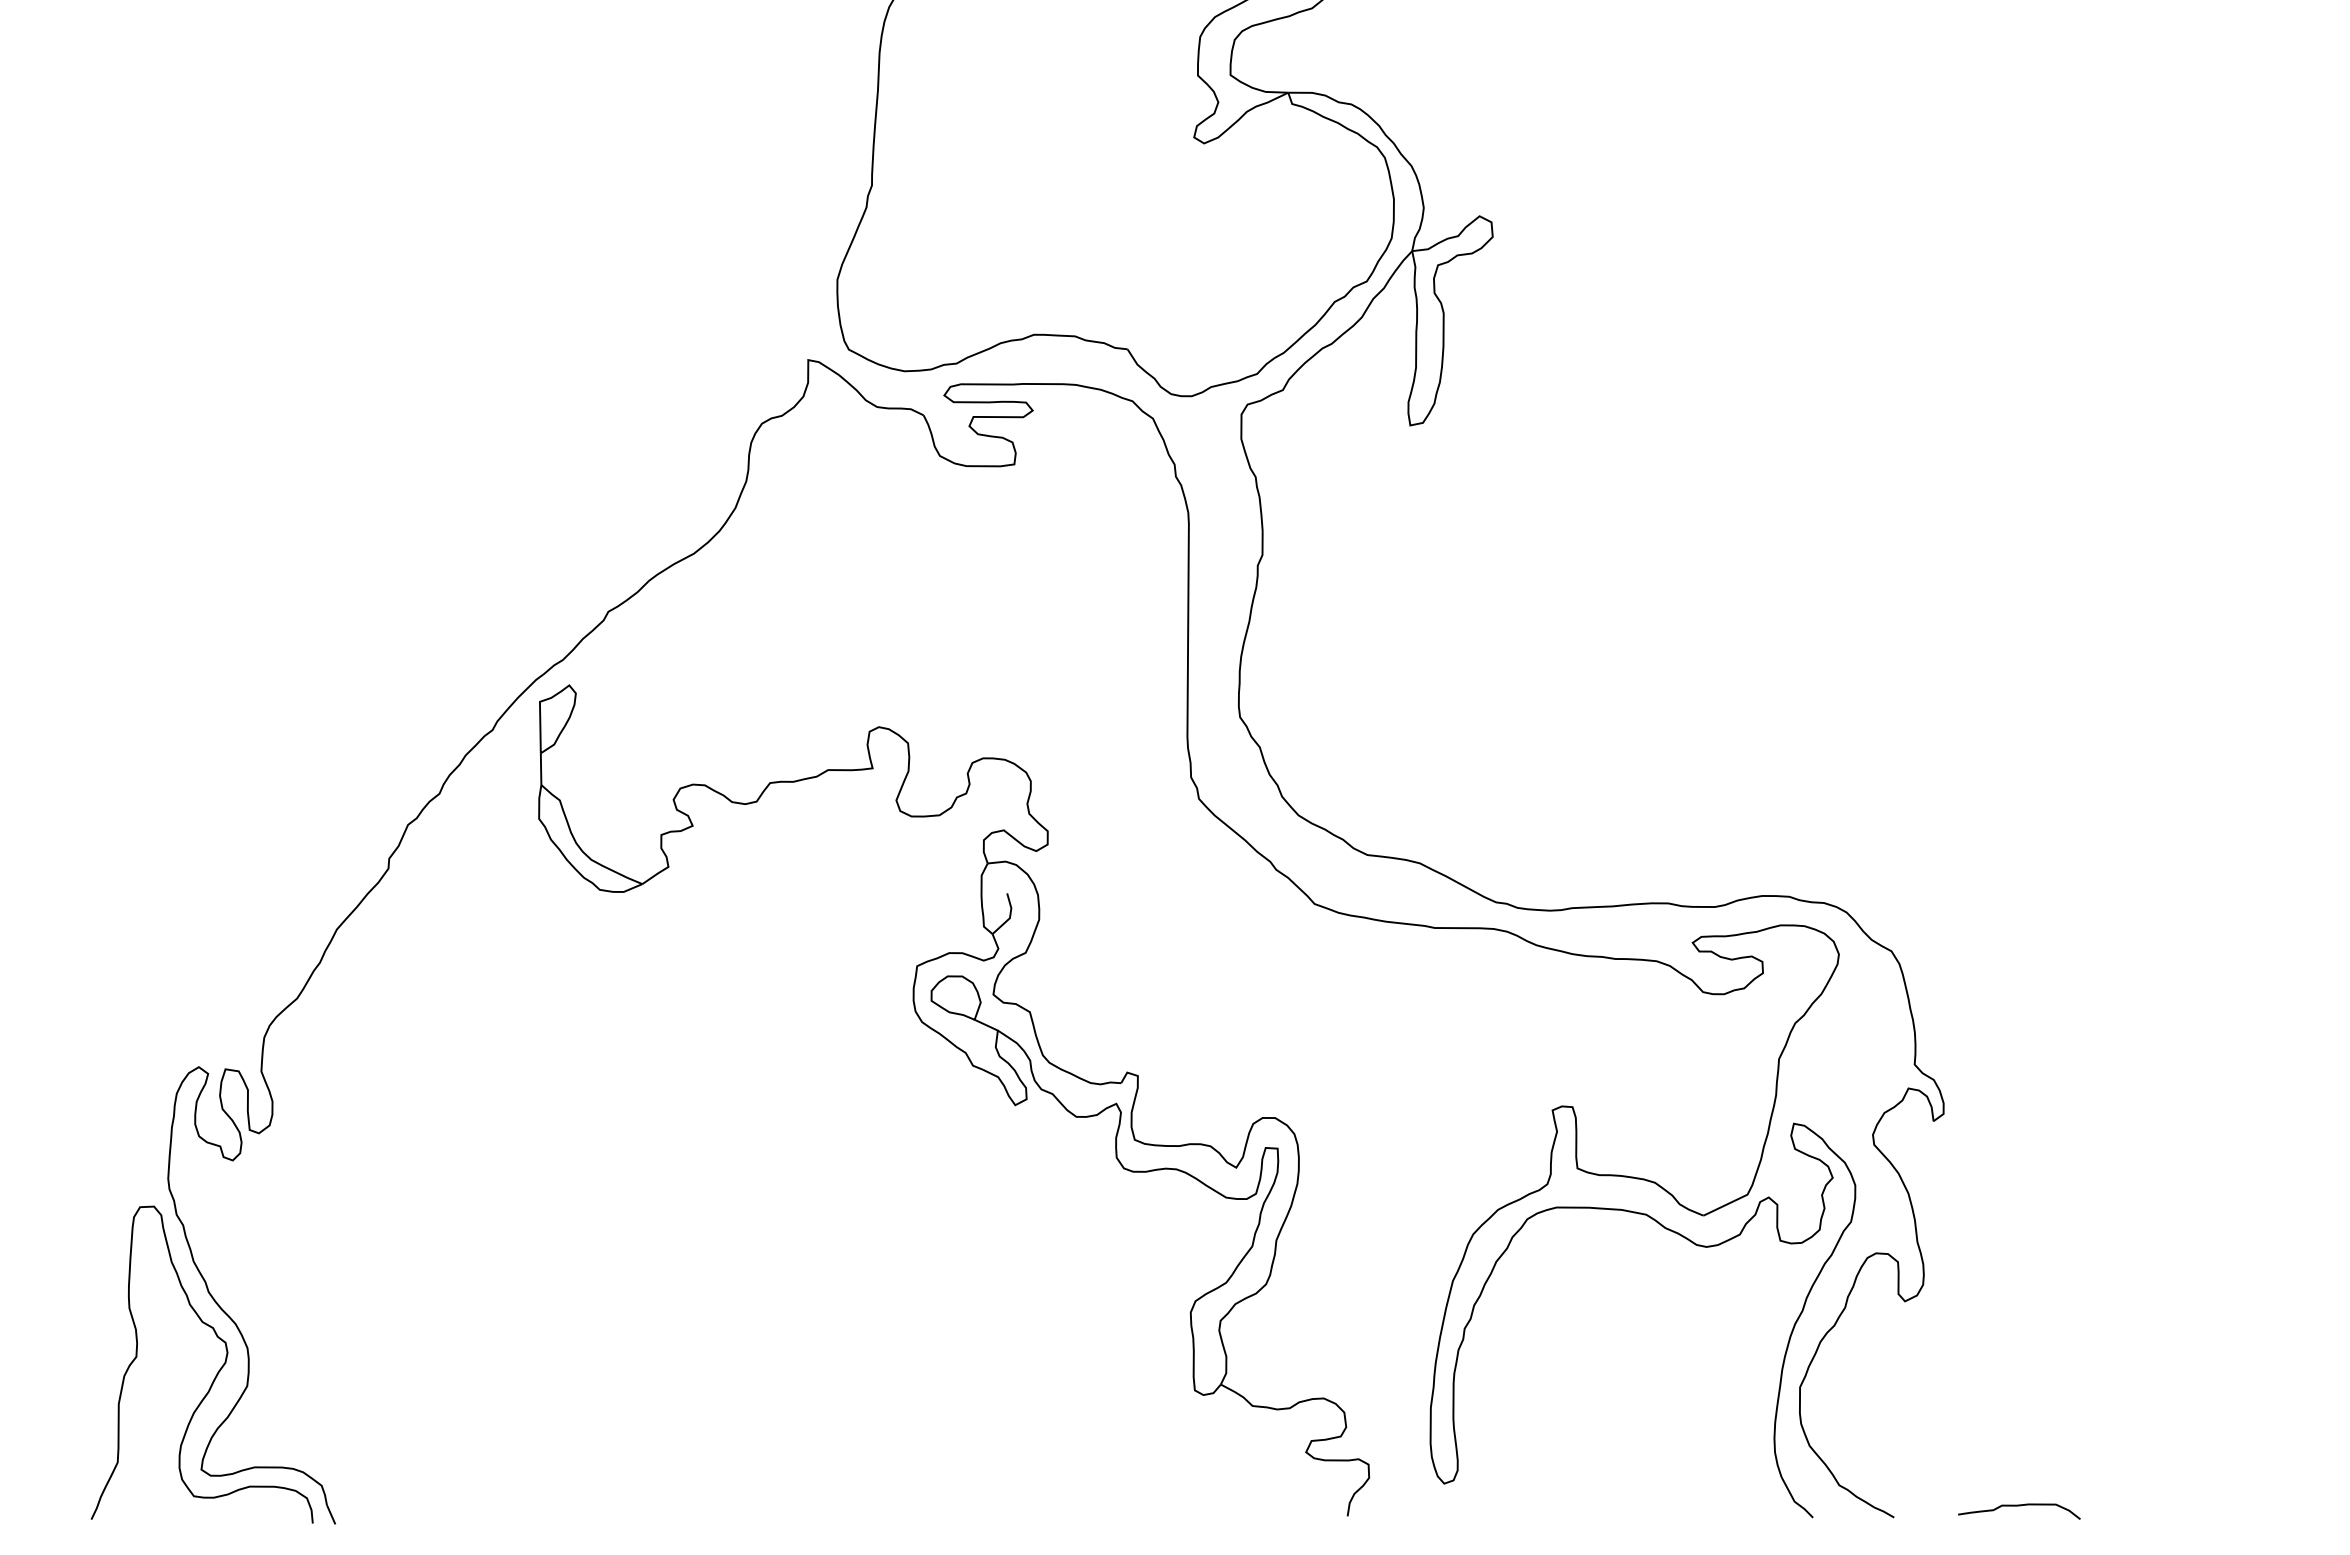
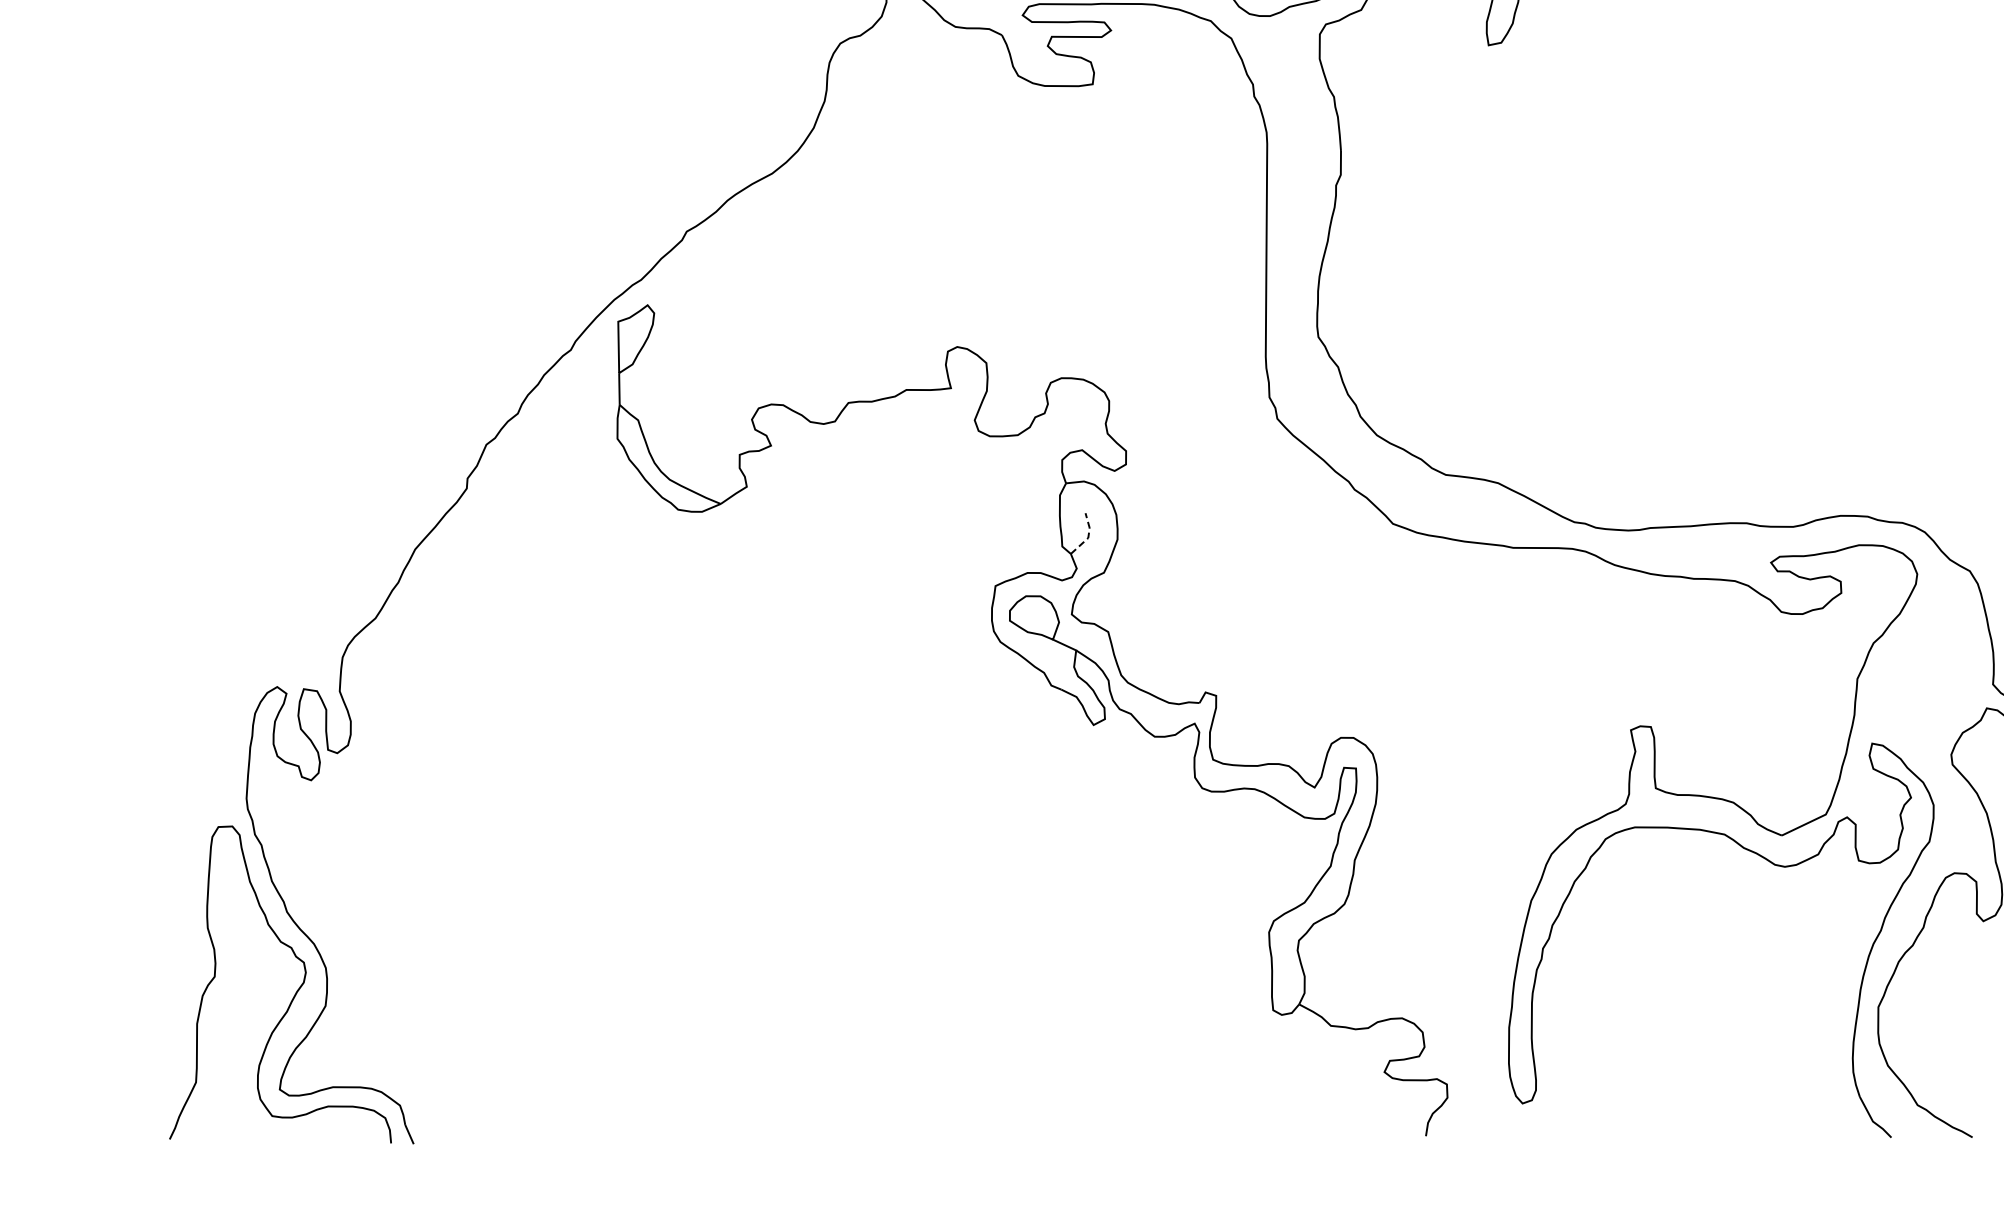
line: (1010, 916) -> (1088, 536), solid -> dashed

